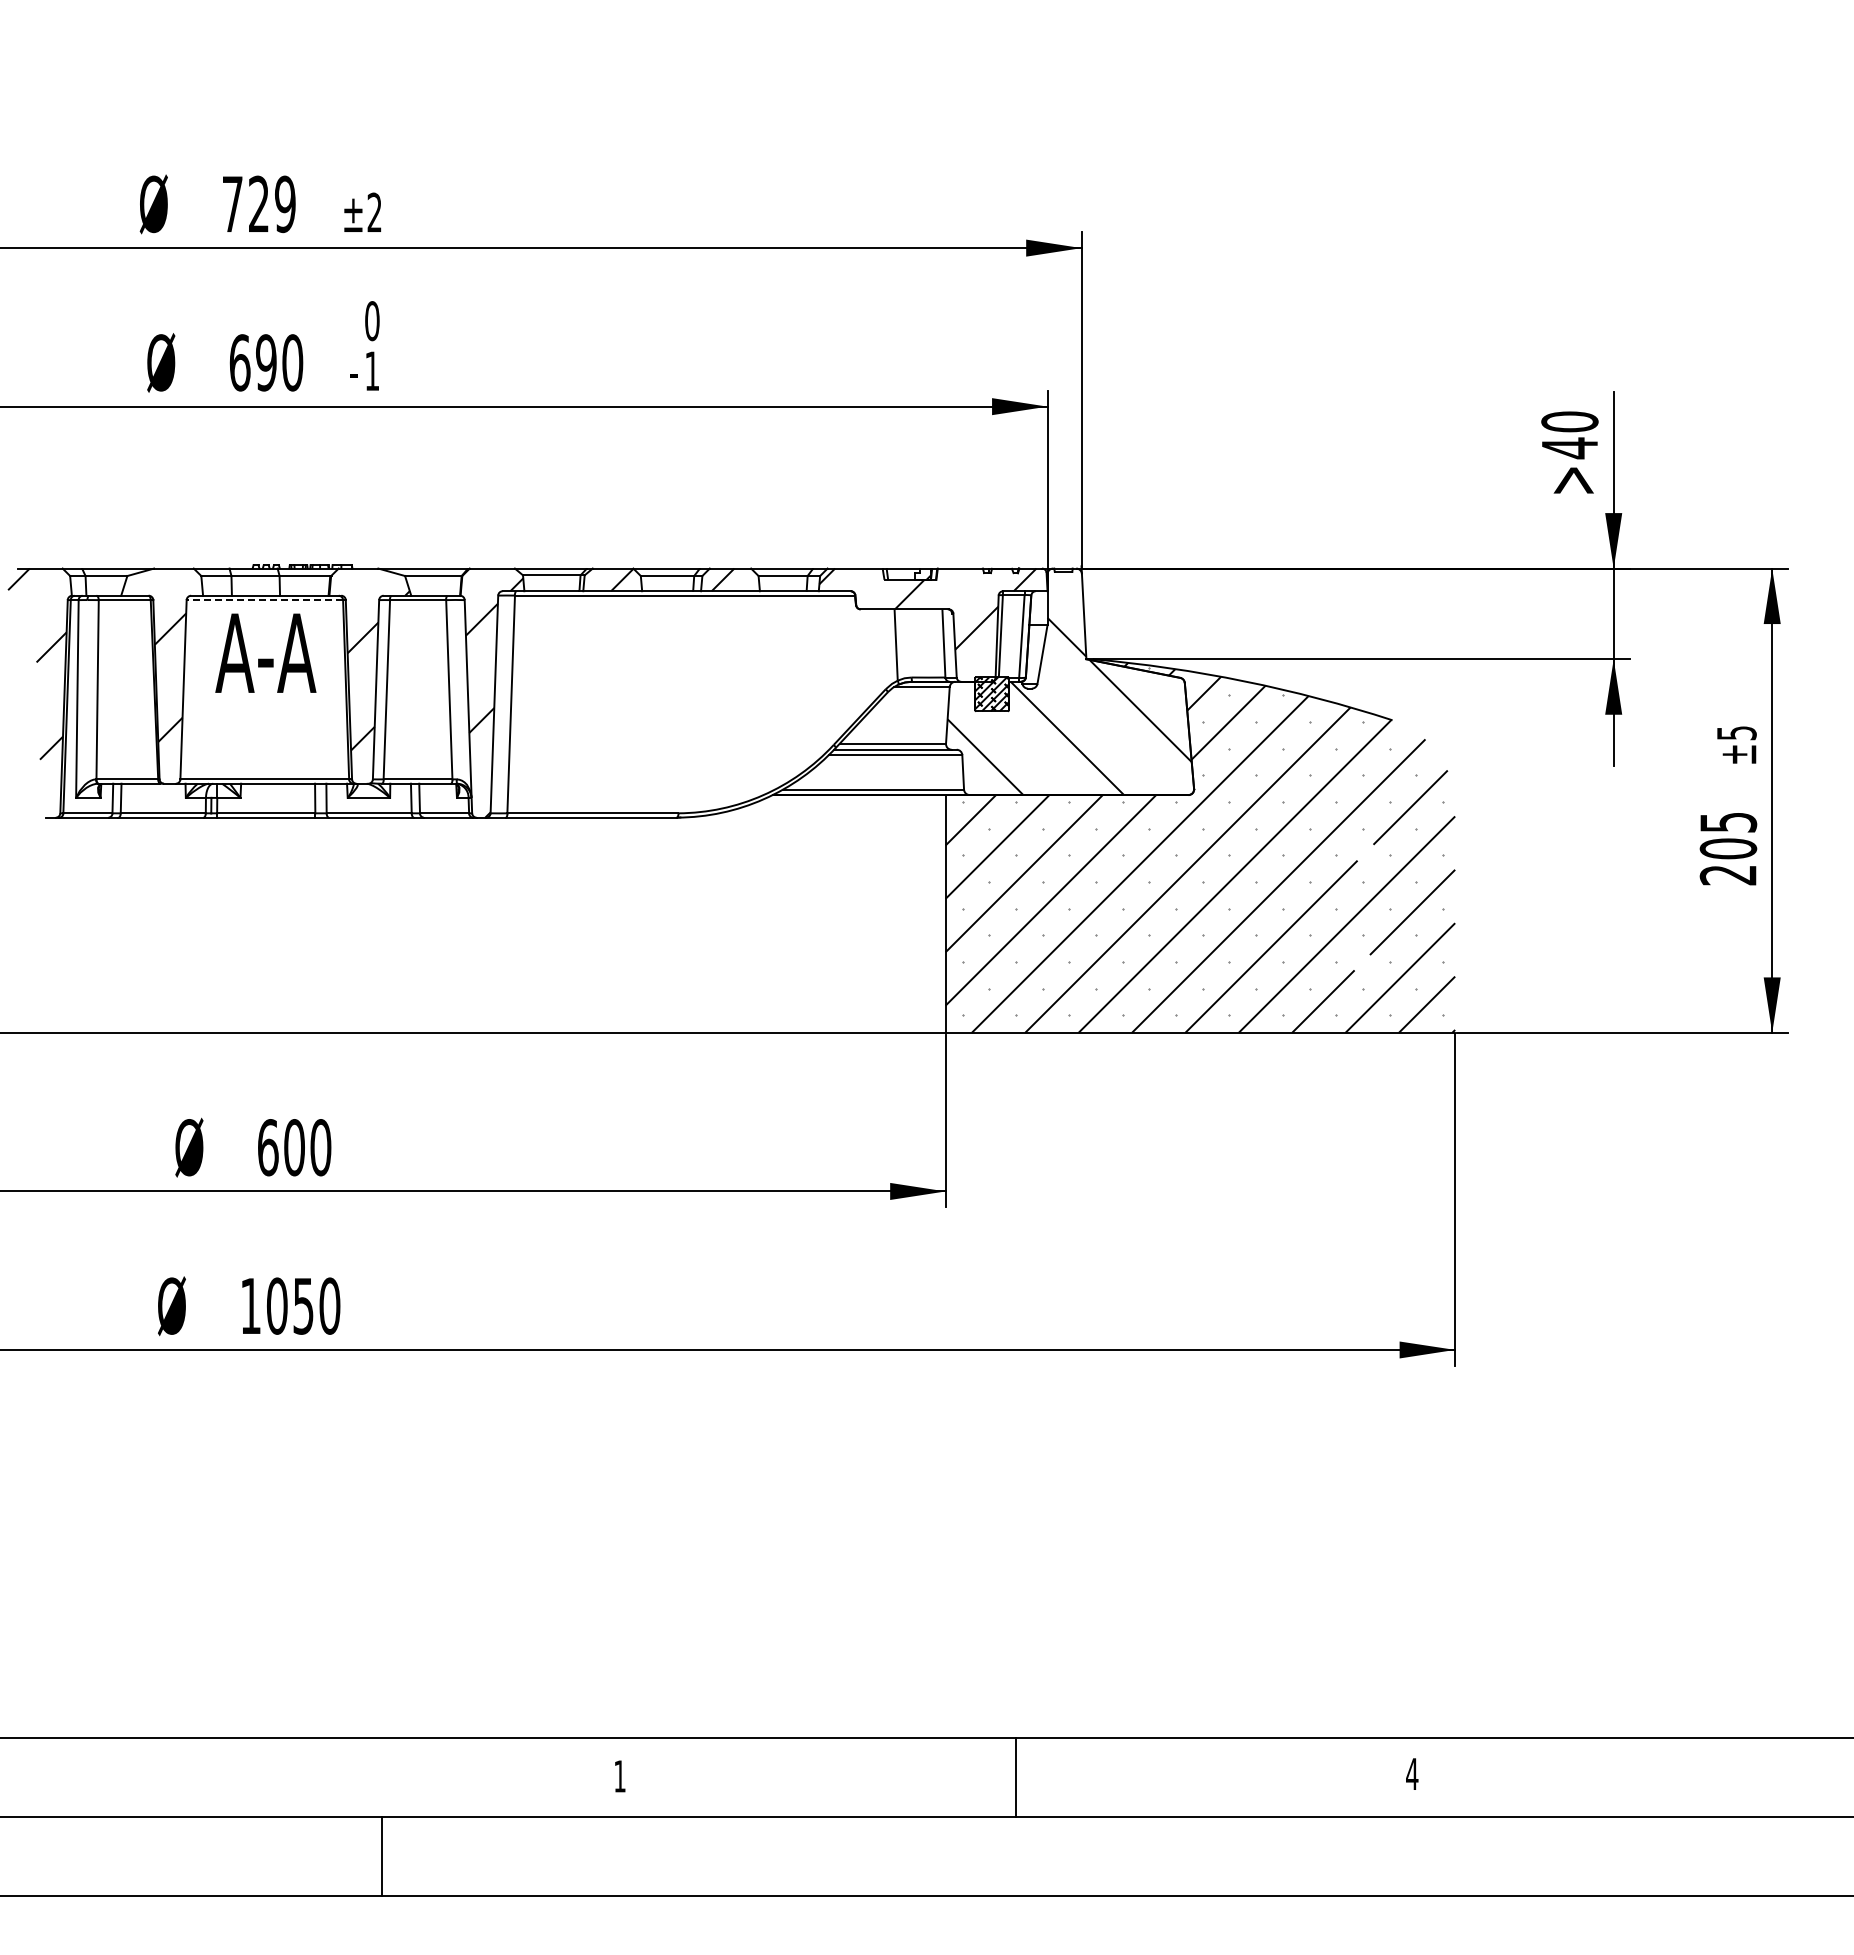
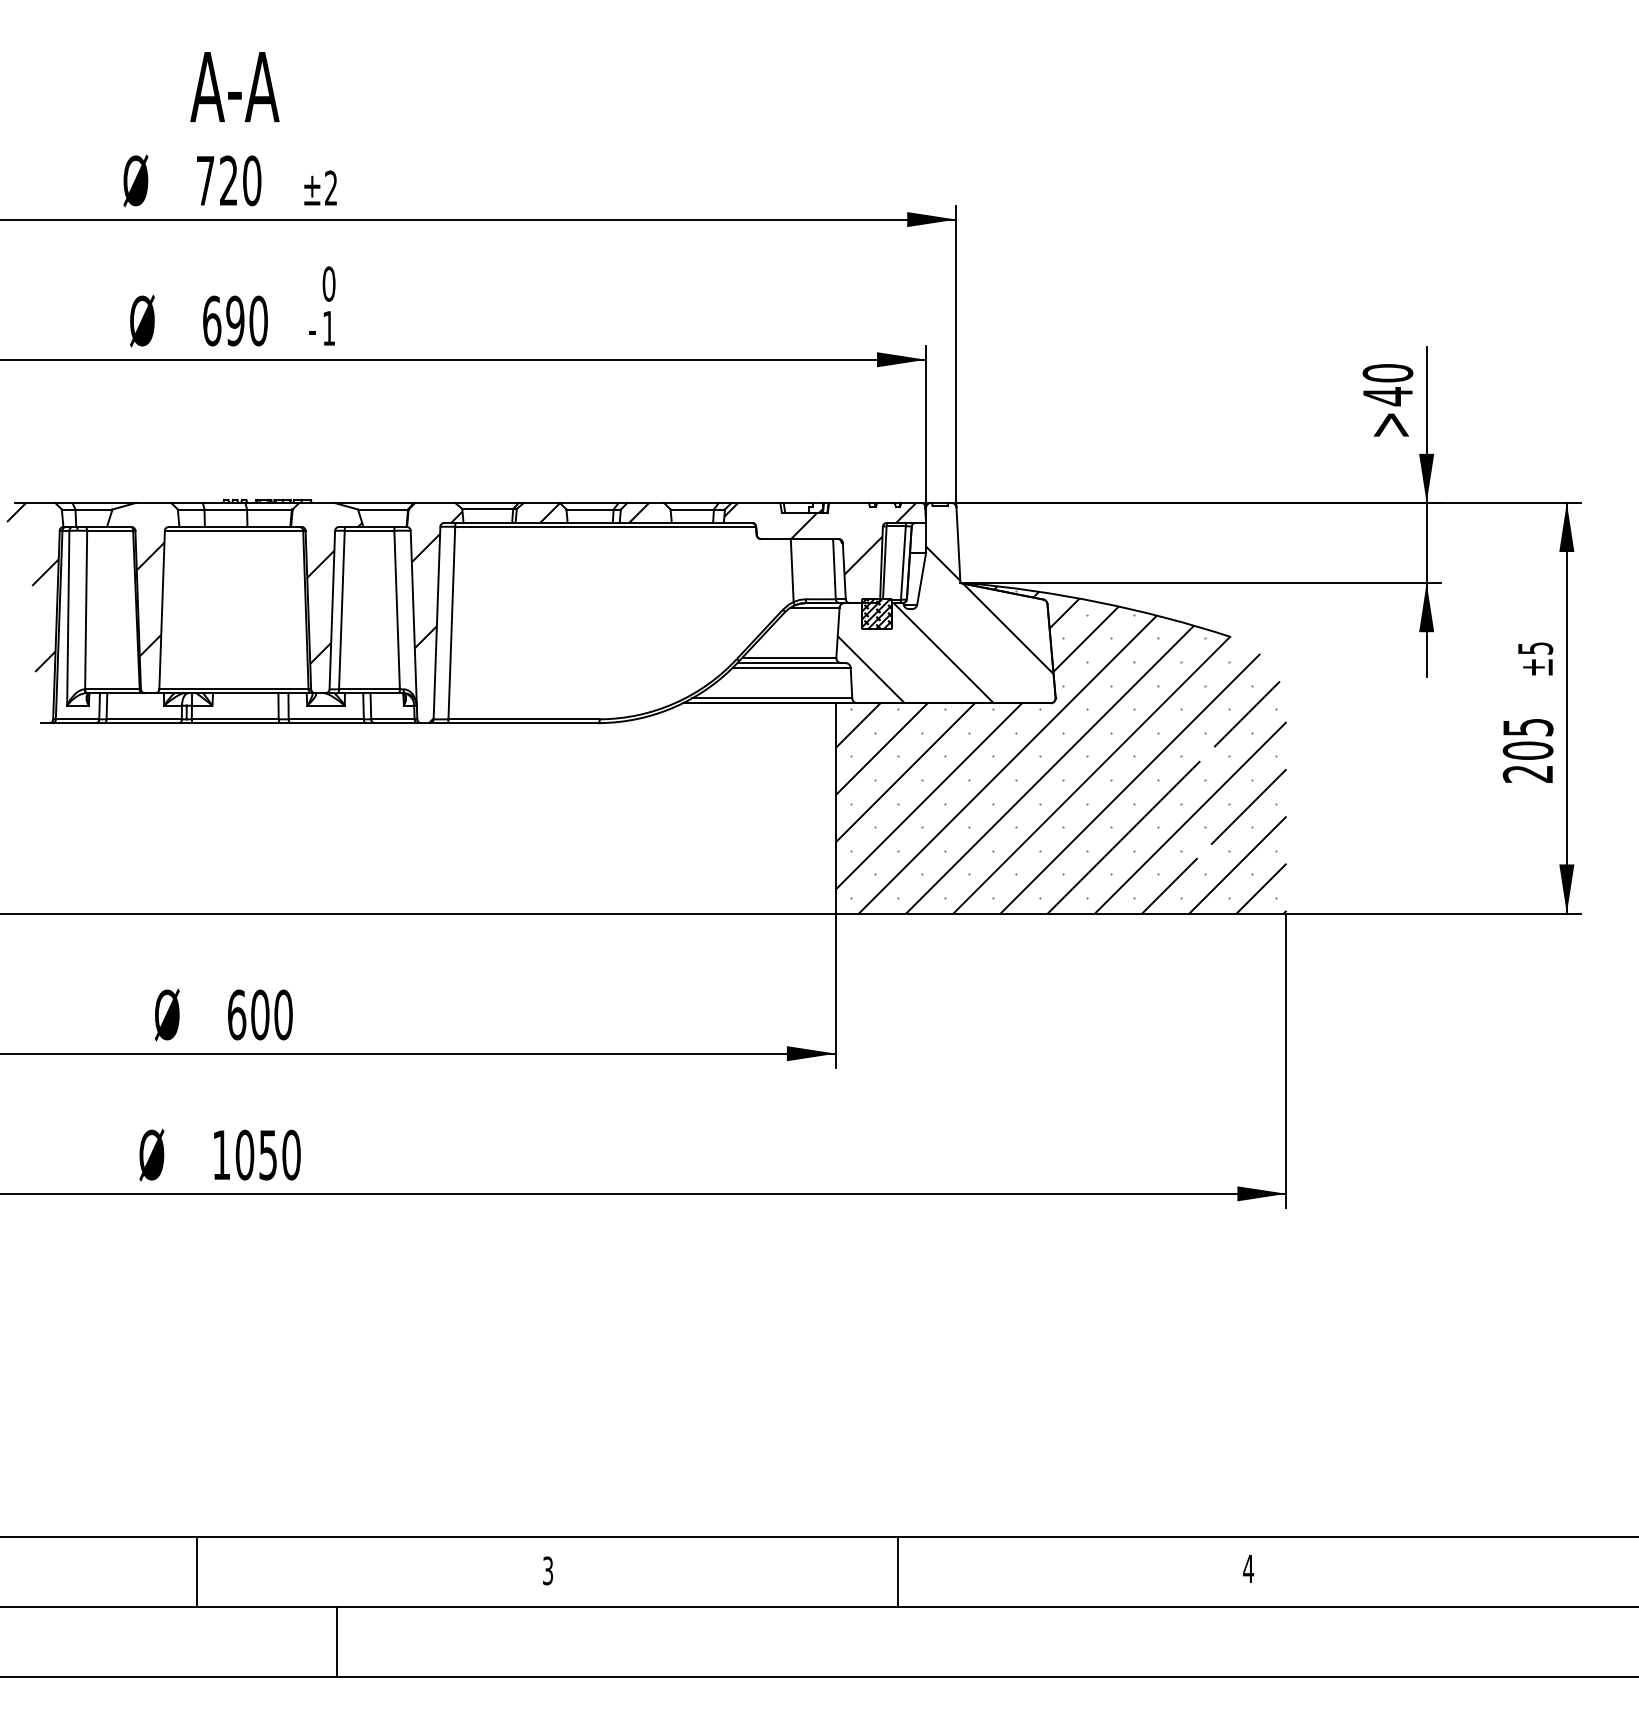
text: (285, 204) -> (252, 181), 729 -> 720
line: (264, 600) -> (233, 531), dashed -> solid
text: (265, 652) -> (234, 86), moved
text: (619, 1776) -> (547, 1570), 1 -> 3
line: (223, 1777) -> (197, 1571), added

